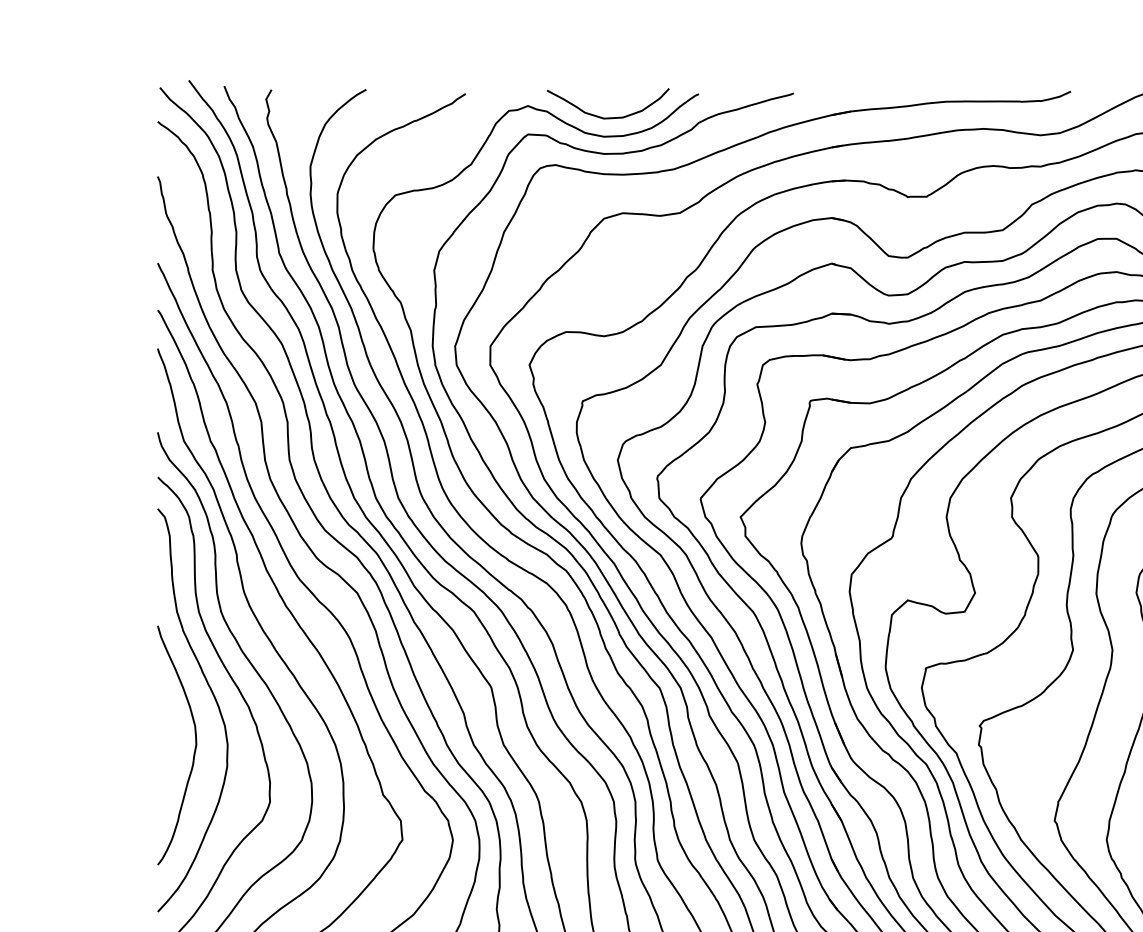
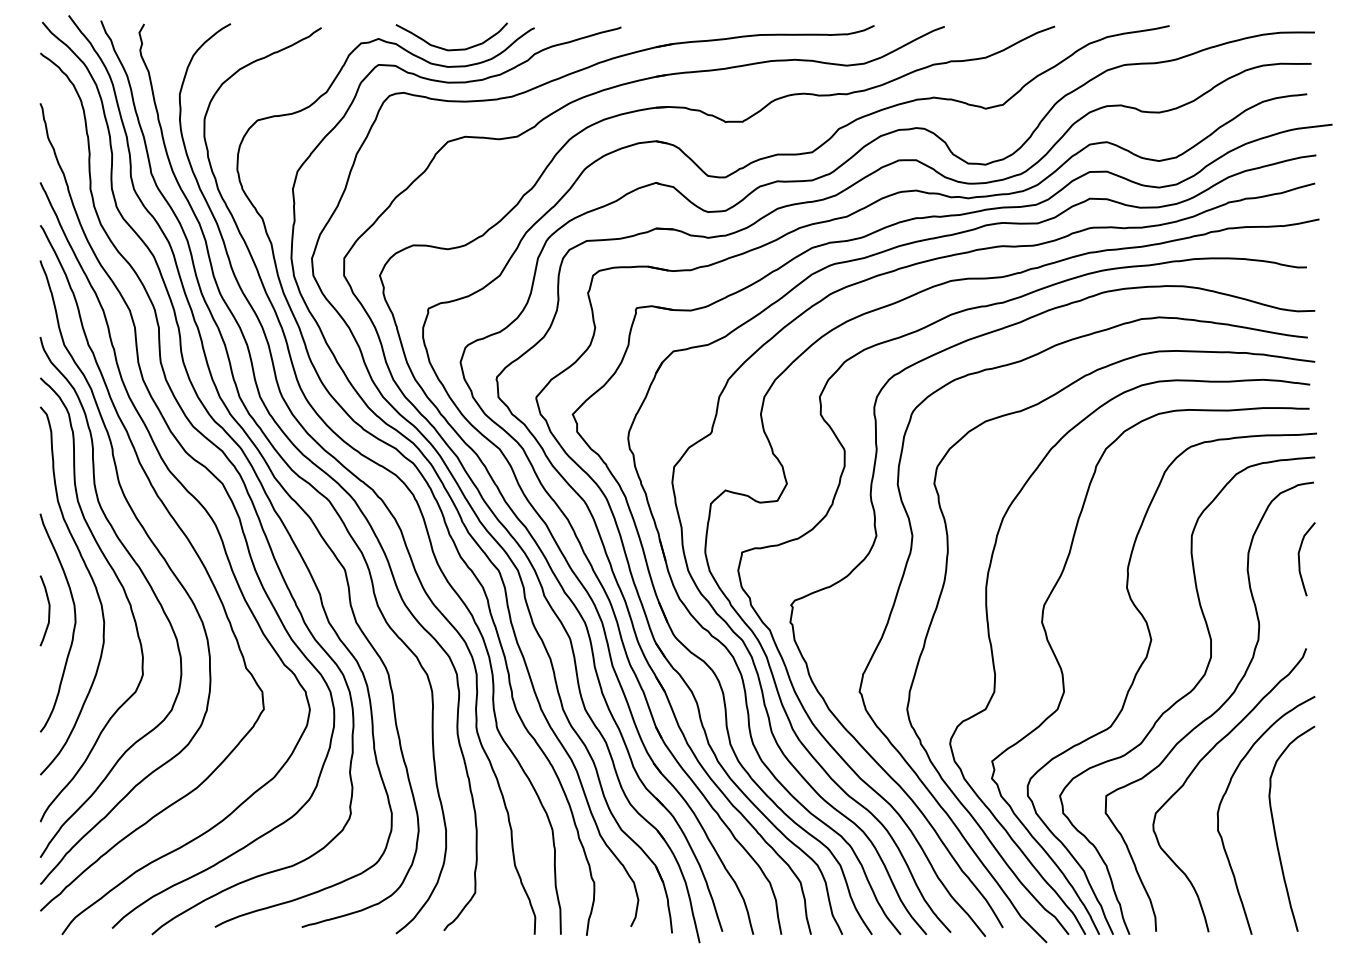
curve: (166, 731) -> (48, 610), added

